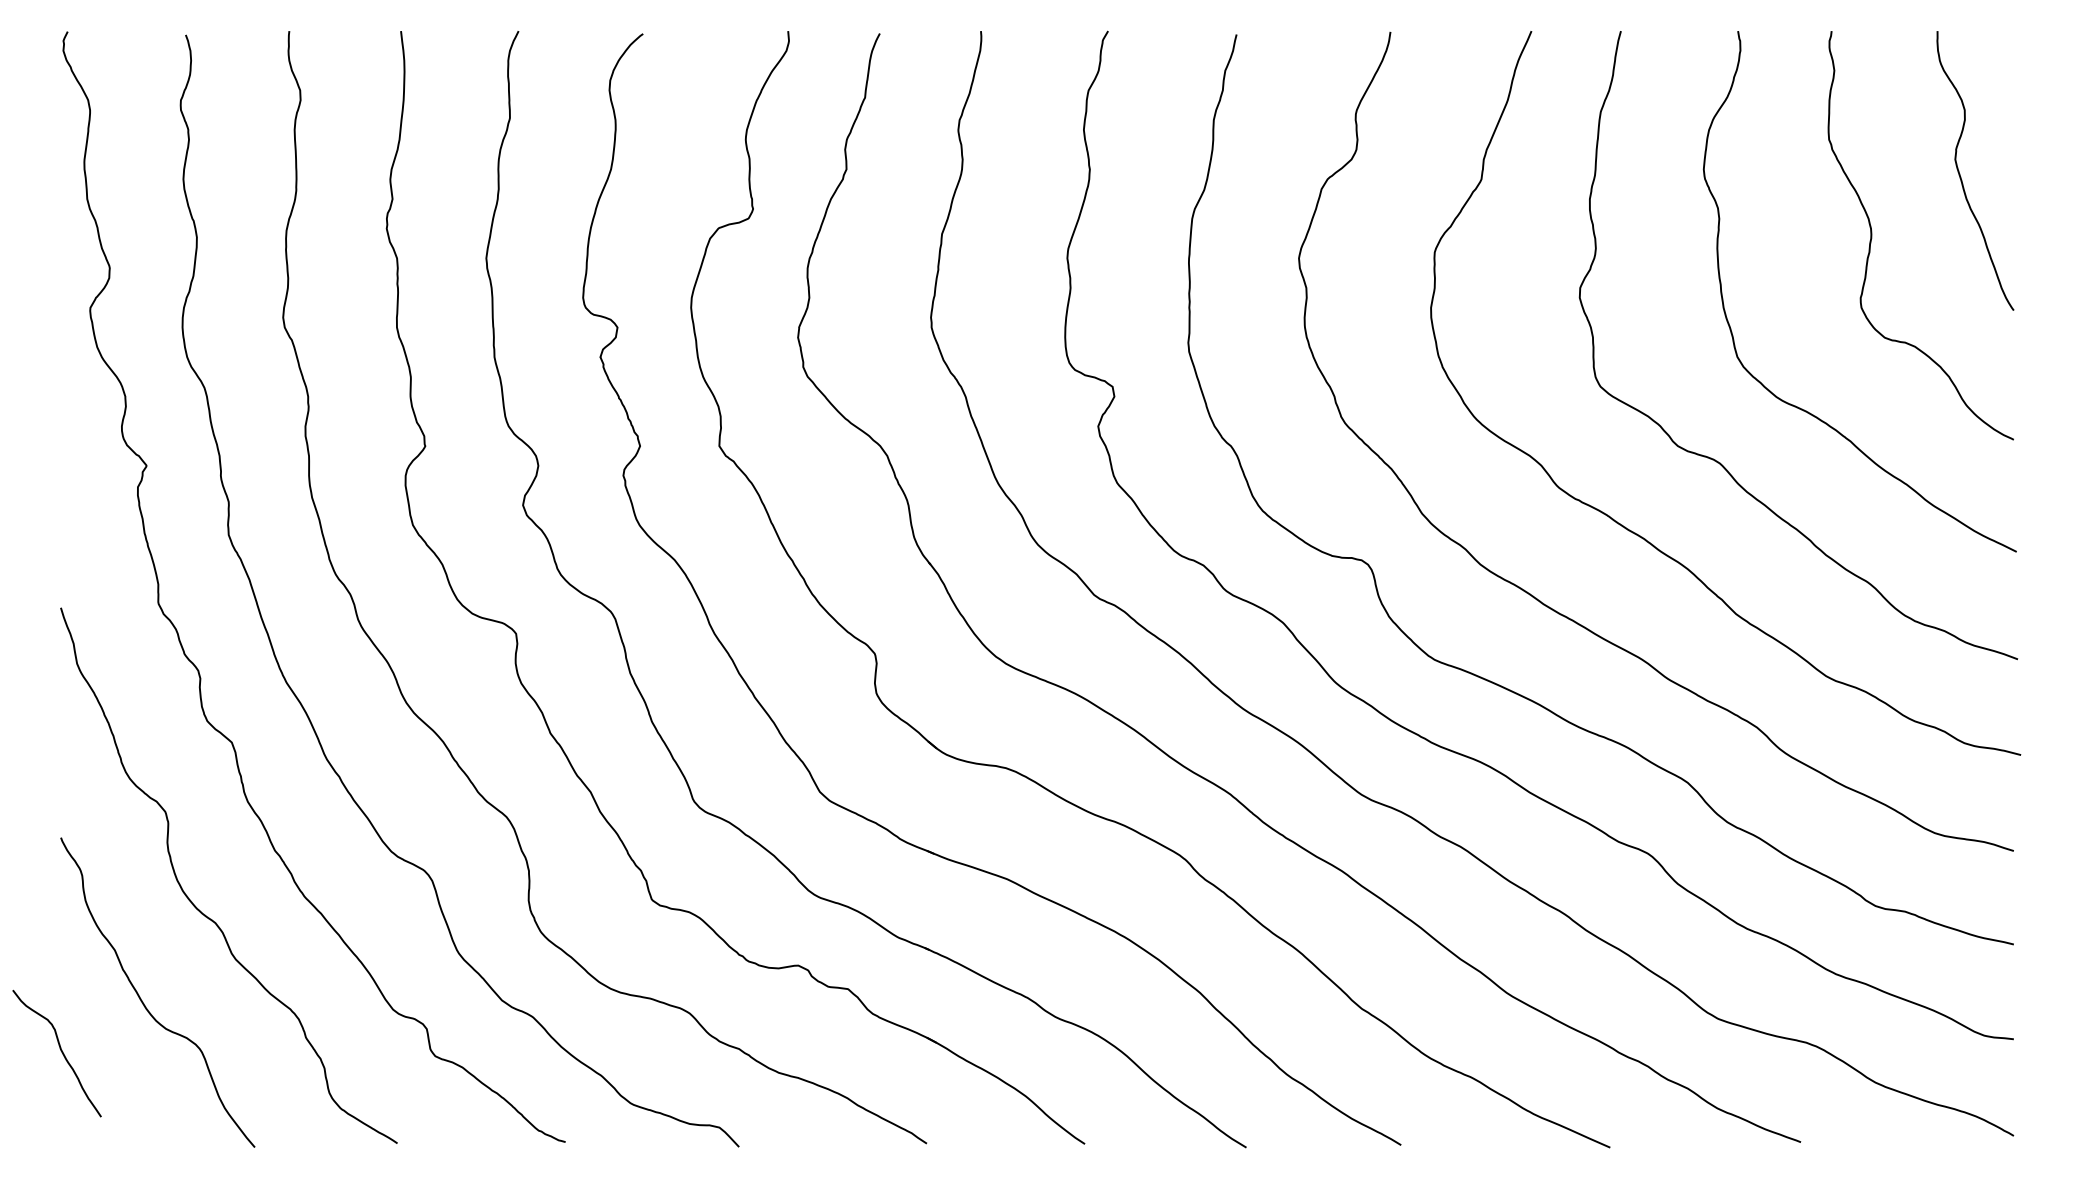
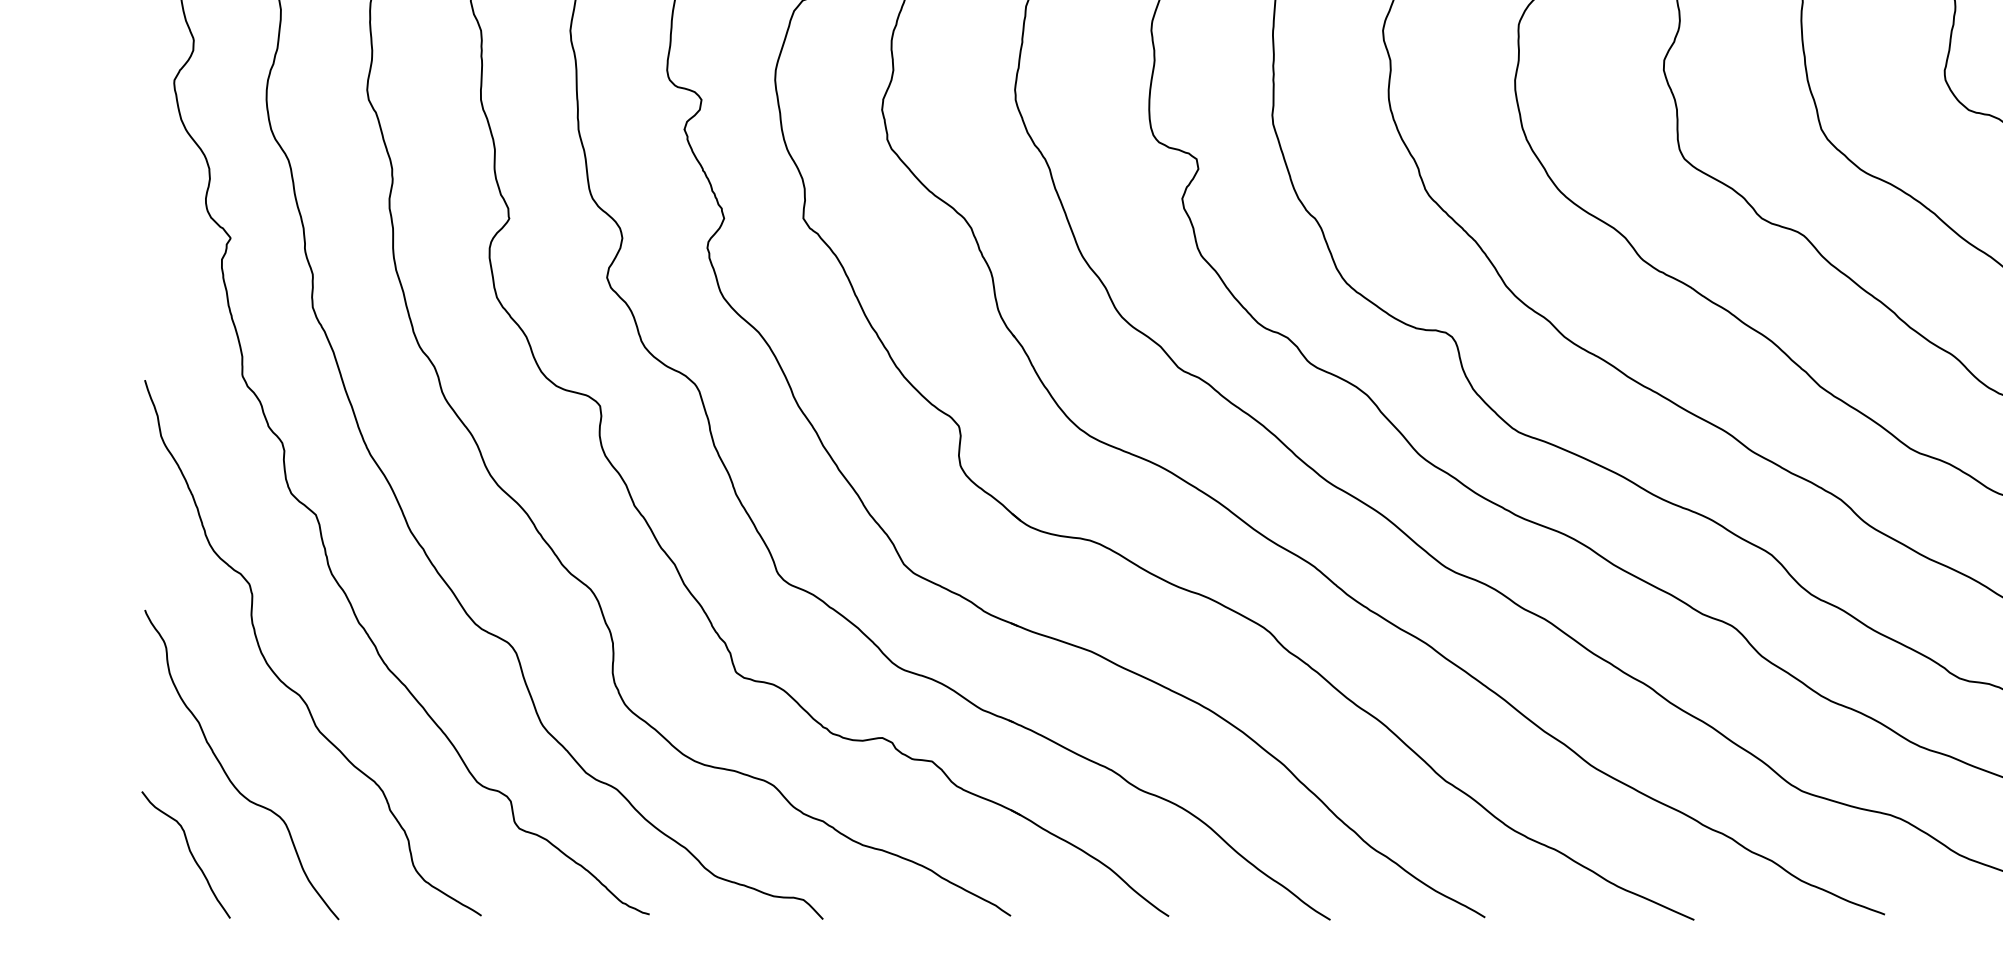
curve: (60, 1050) -> (189, 851), moved

